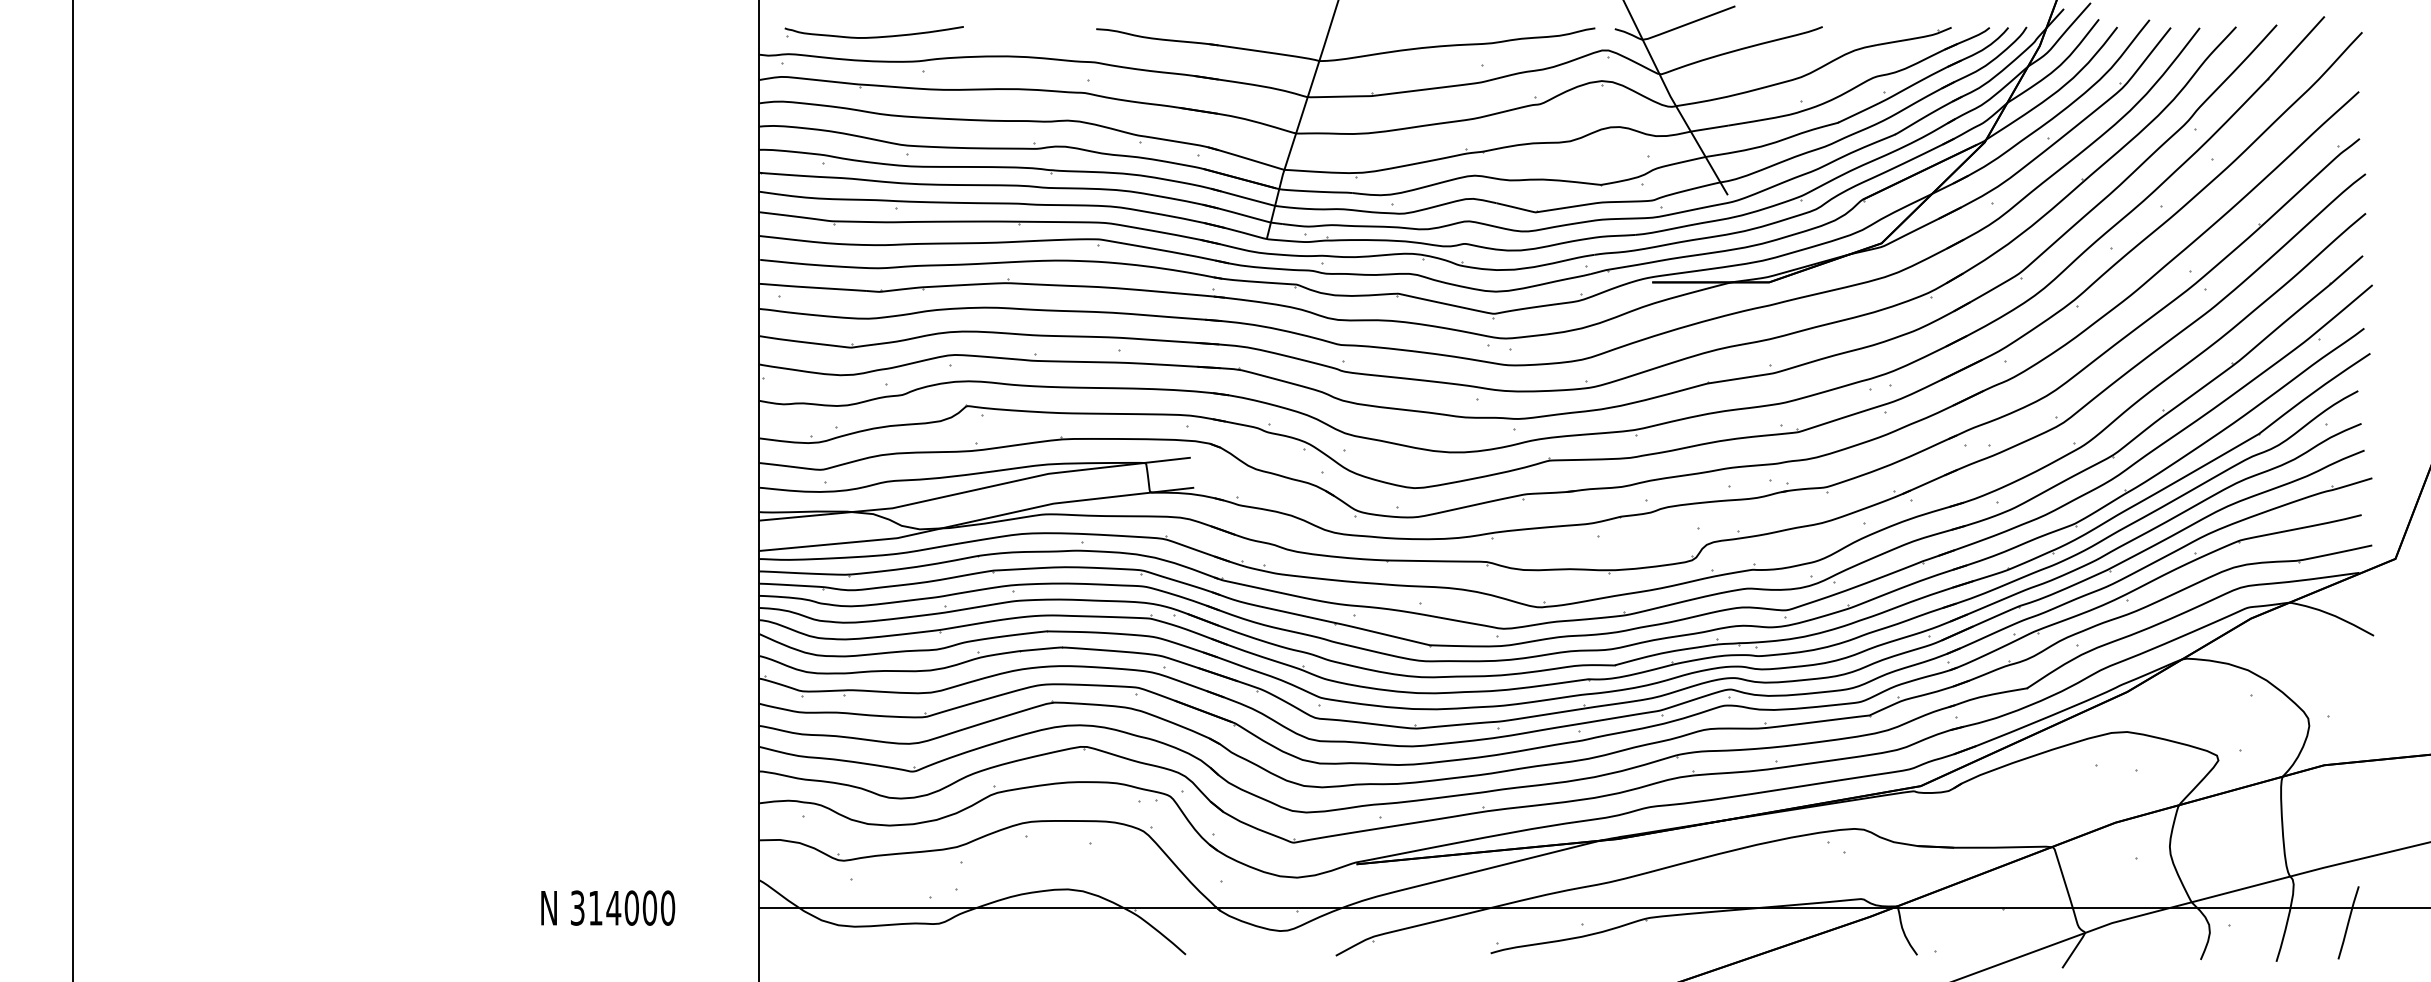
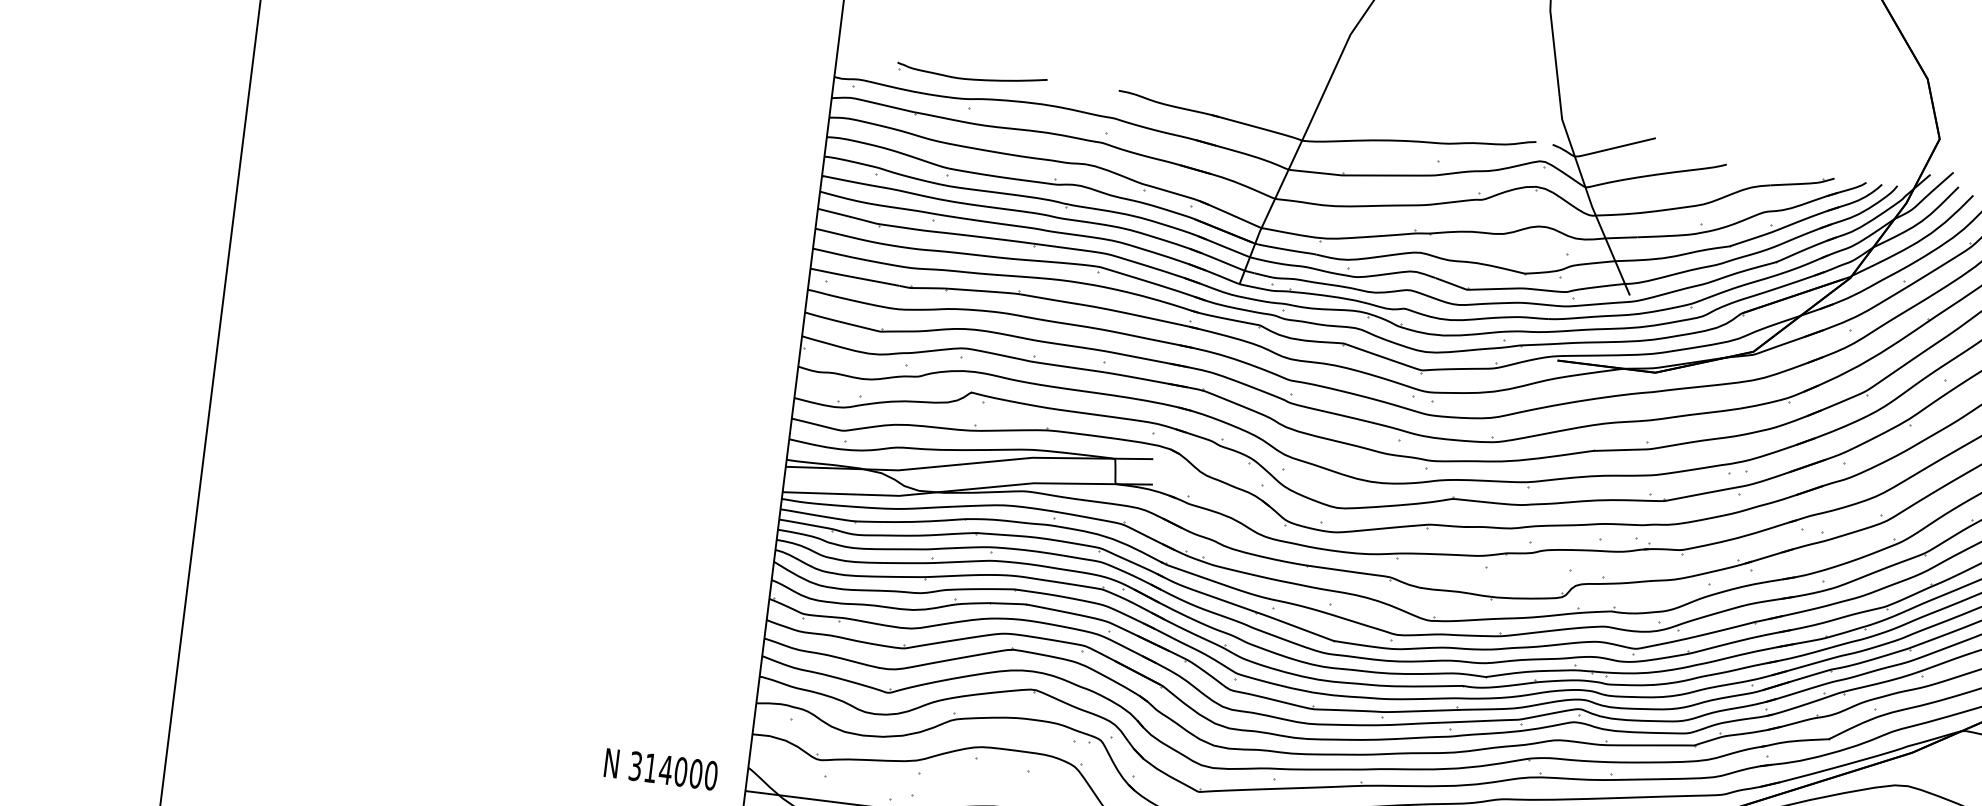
part: (873, 32) -> (971, 75), moved
text: (608, 907) -> (661, 768), moved

